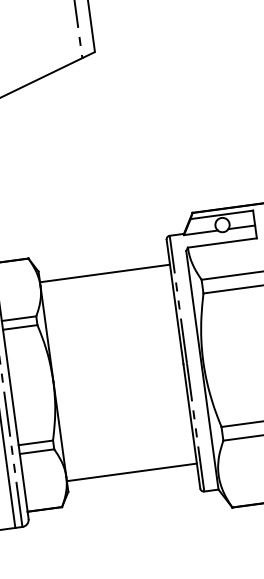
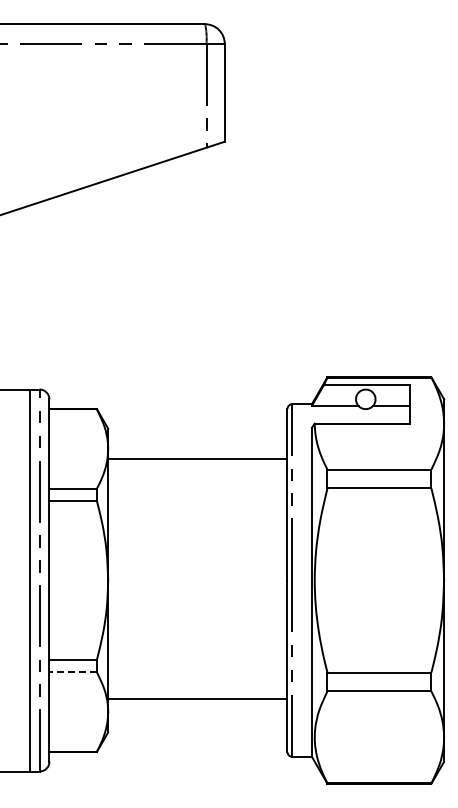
line: (104, 273) -> (197, 459), moved
line: (37, 451) -> (73, 672), solid -> dashed
line: (131, 472) -> (197, 698), moved

